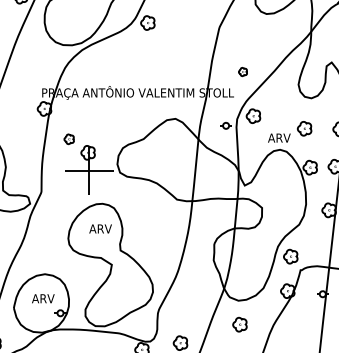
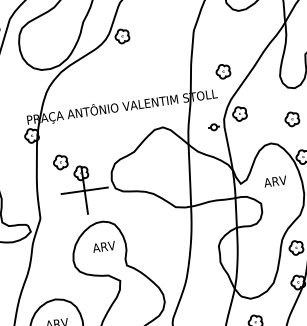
part: (242, 71) -> (222, 71), size x1.67
text: (279, 137) -> (275, 180), moved
part: (68, 139) -> (59, 162), size x1.43

